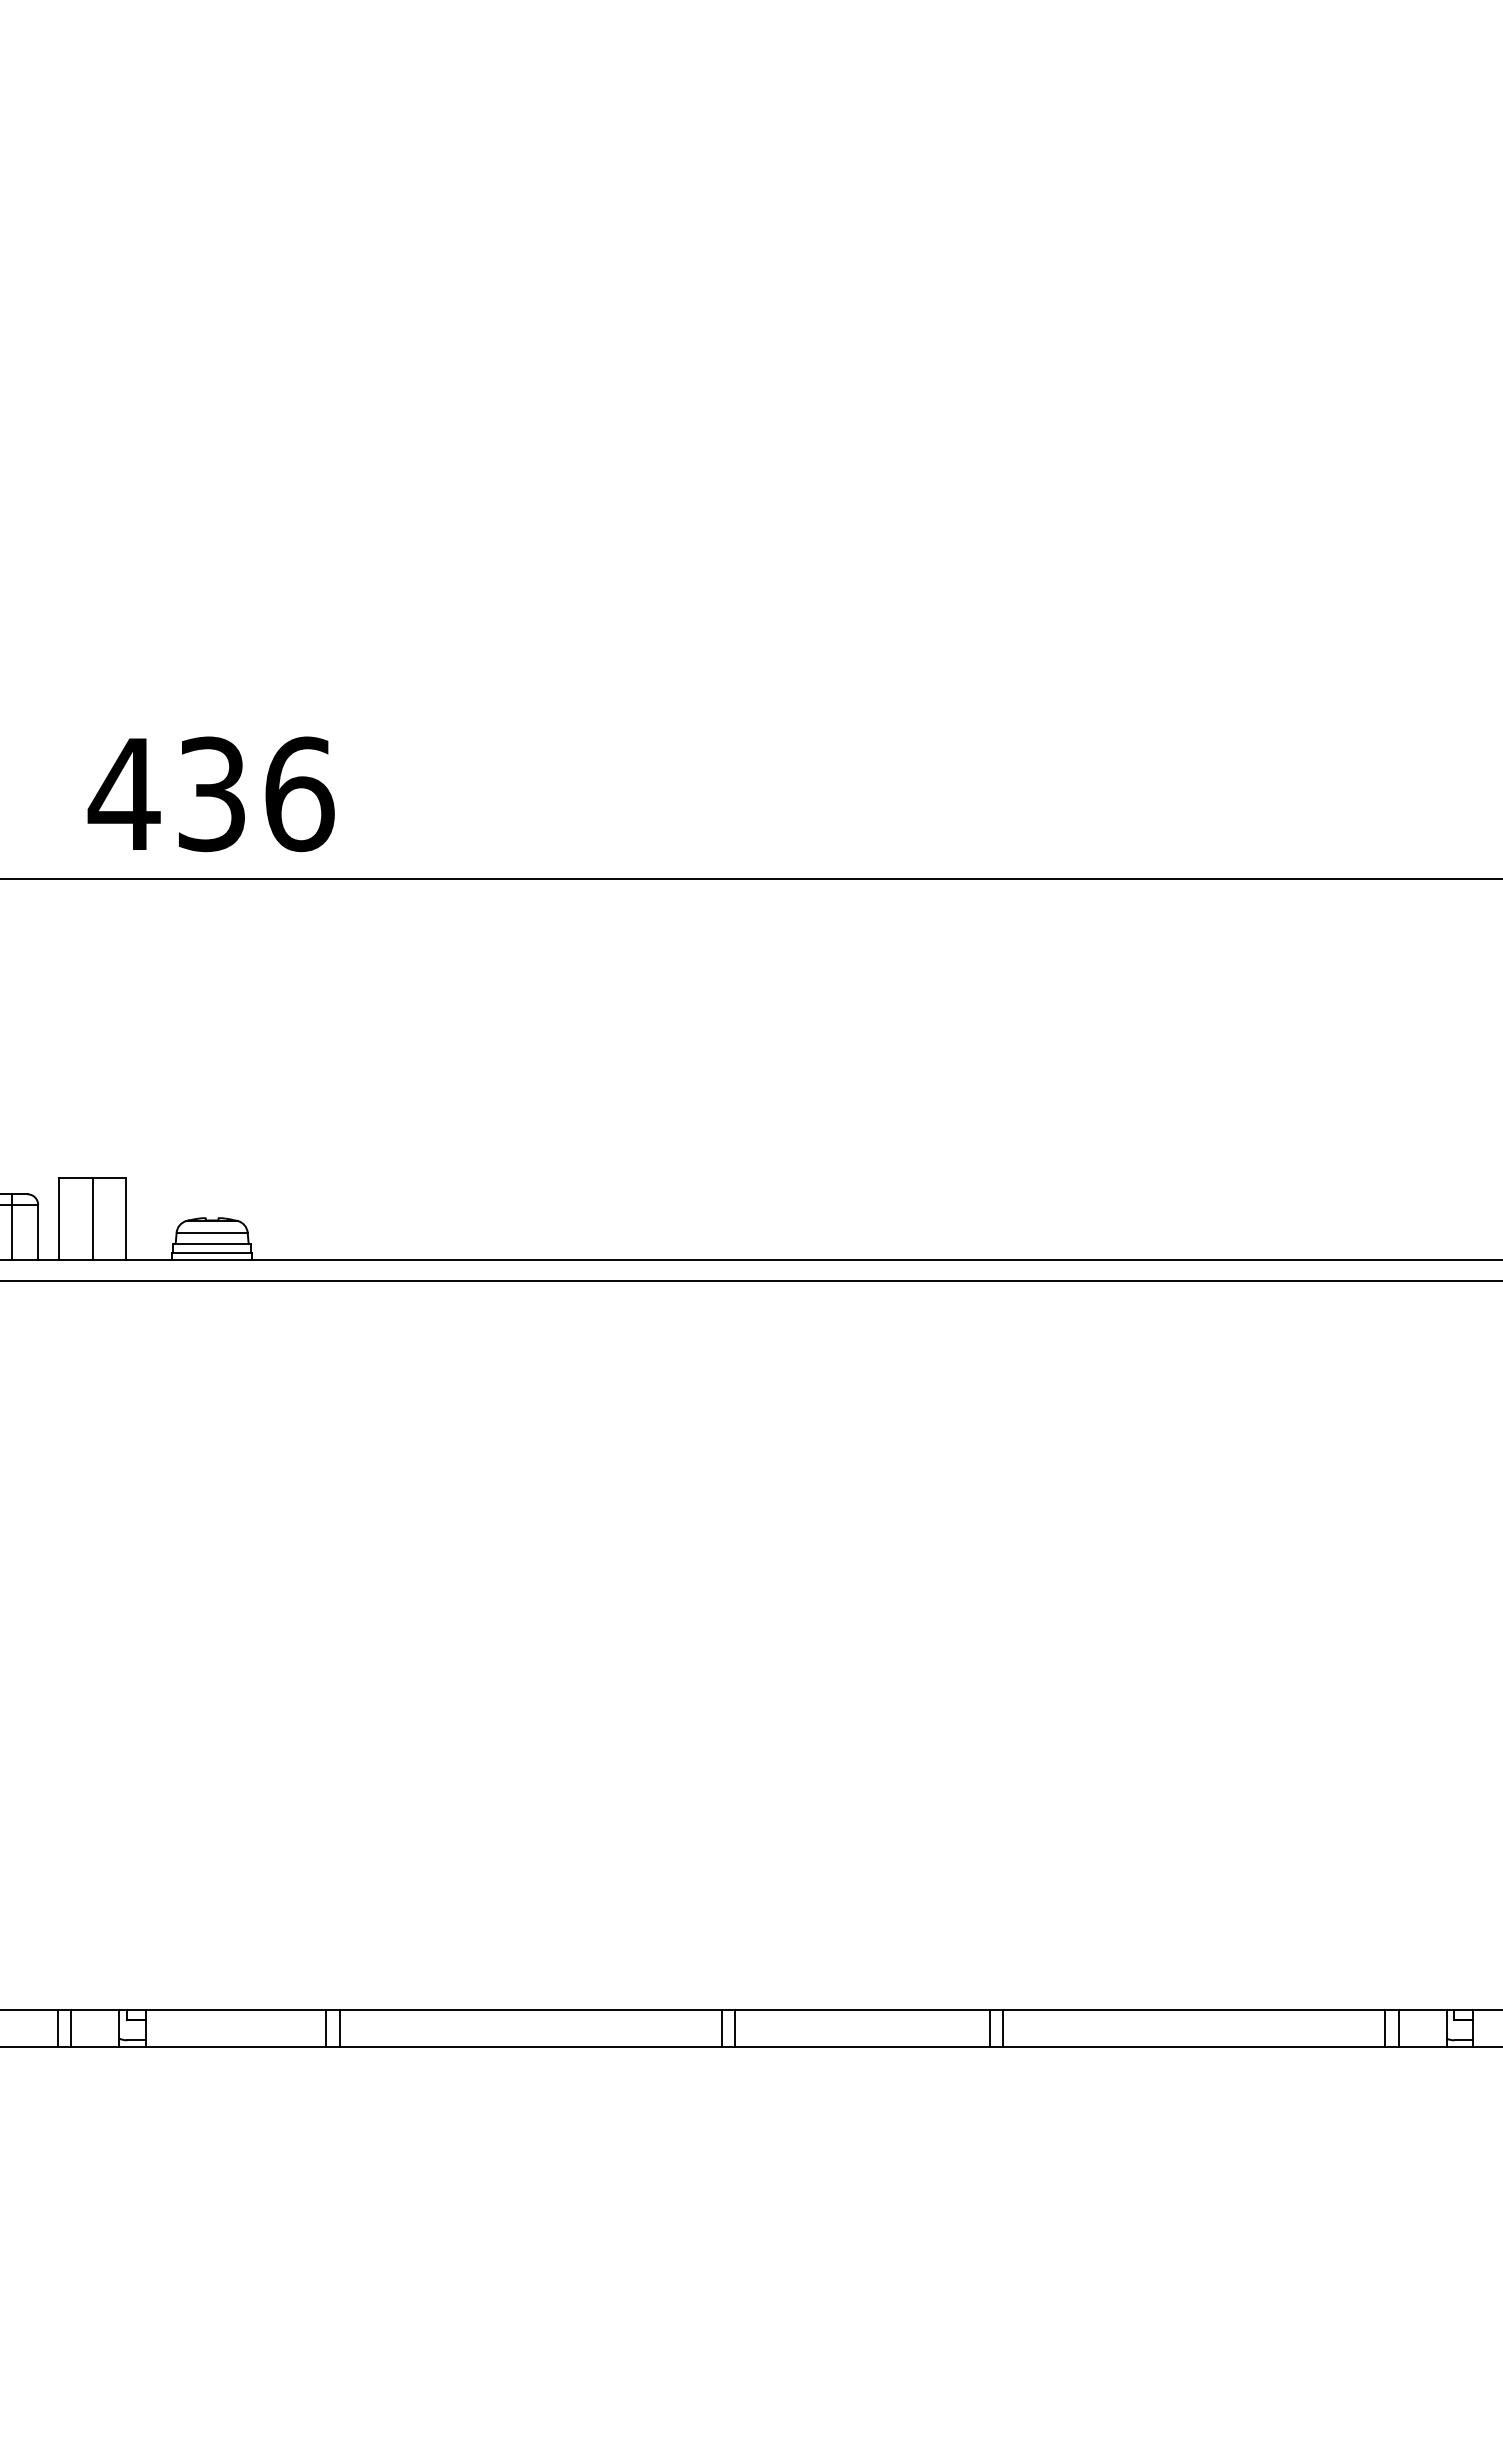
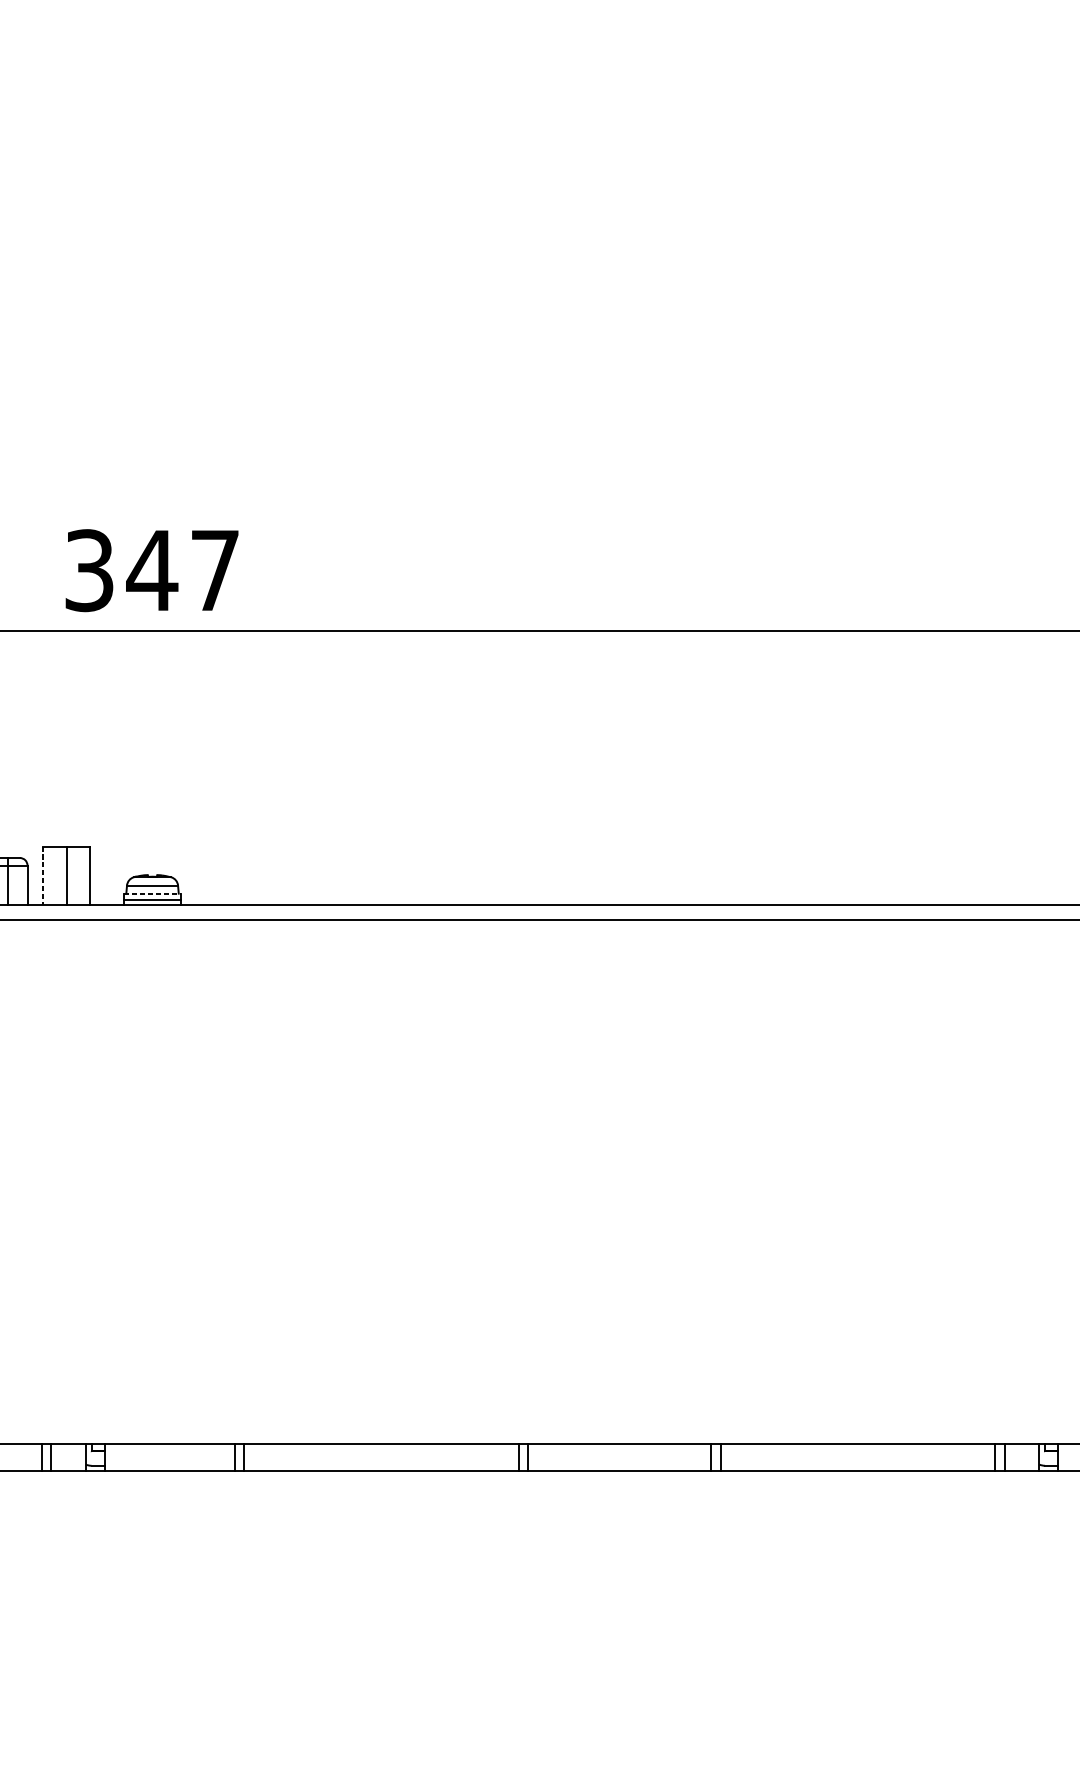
text: (210, 794) -> (151, 570), 436 -> 347
line: (59, 1219) -> (42, 876), solid -> dashed
line: (212, 1243) -> (152, 893), solid -> dashed

